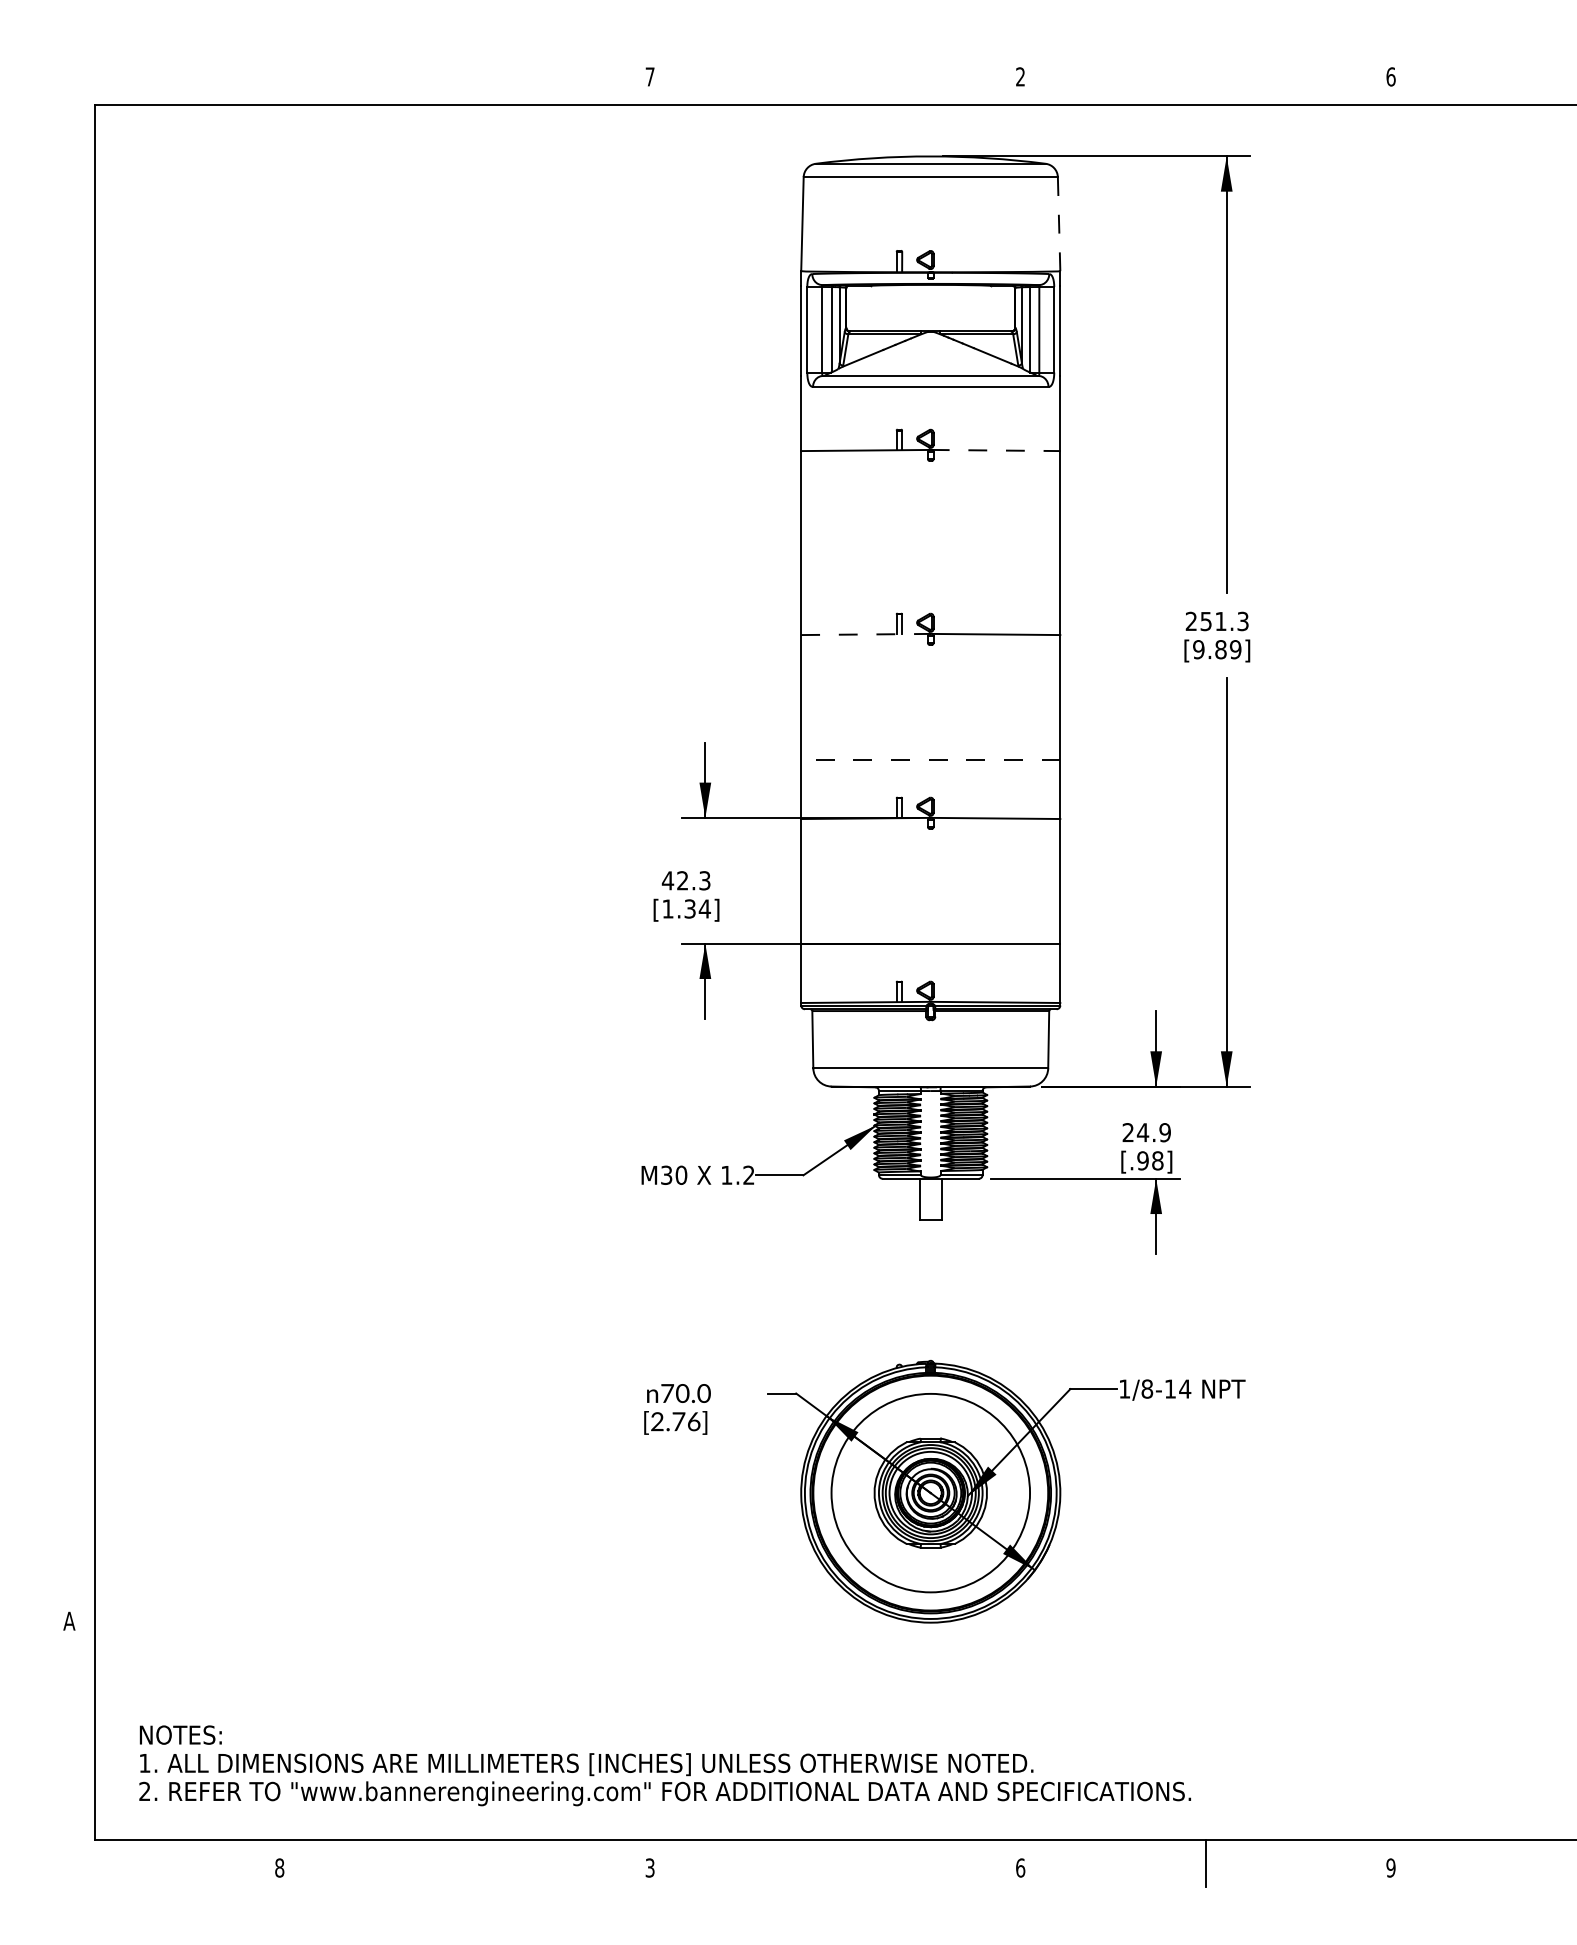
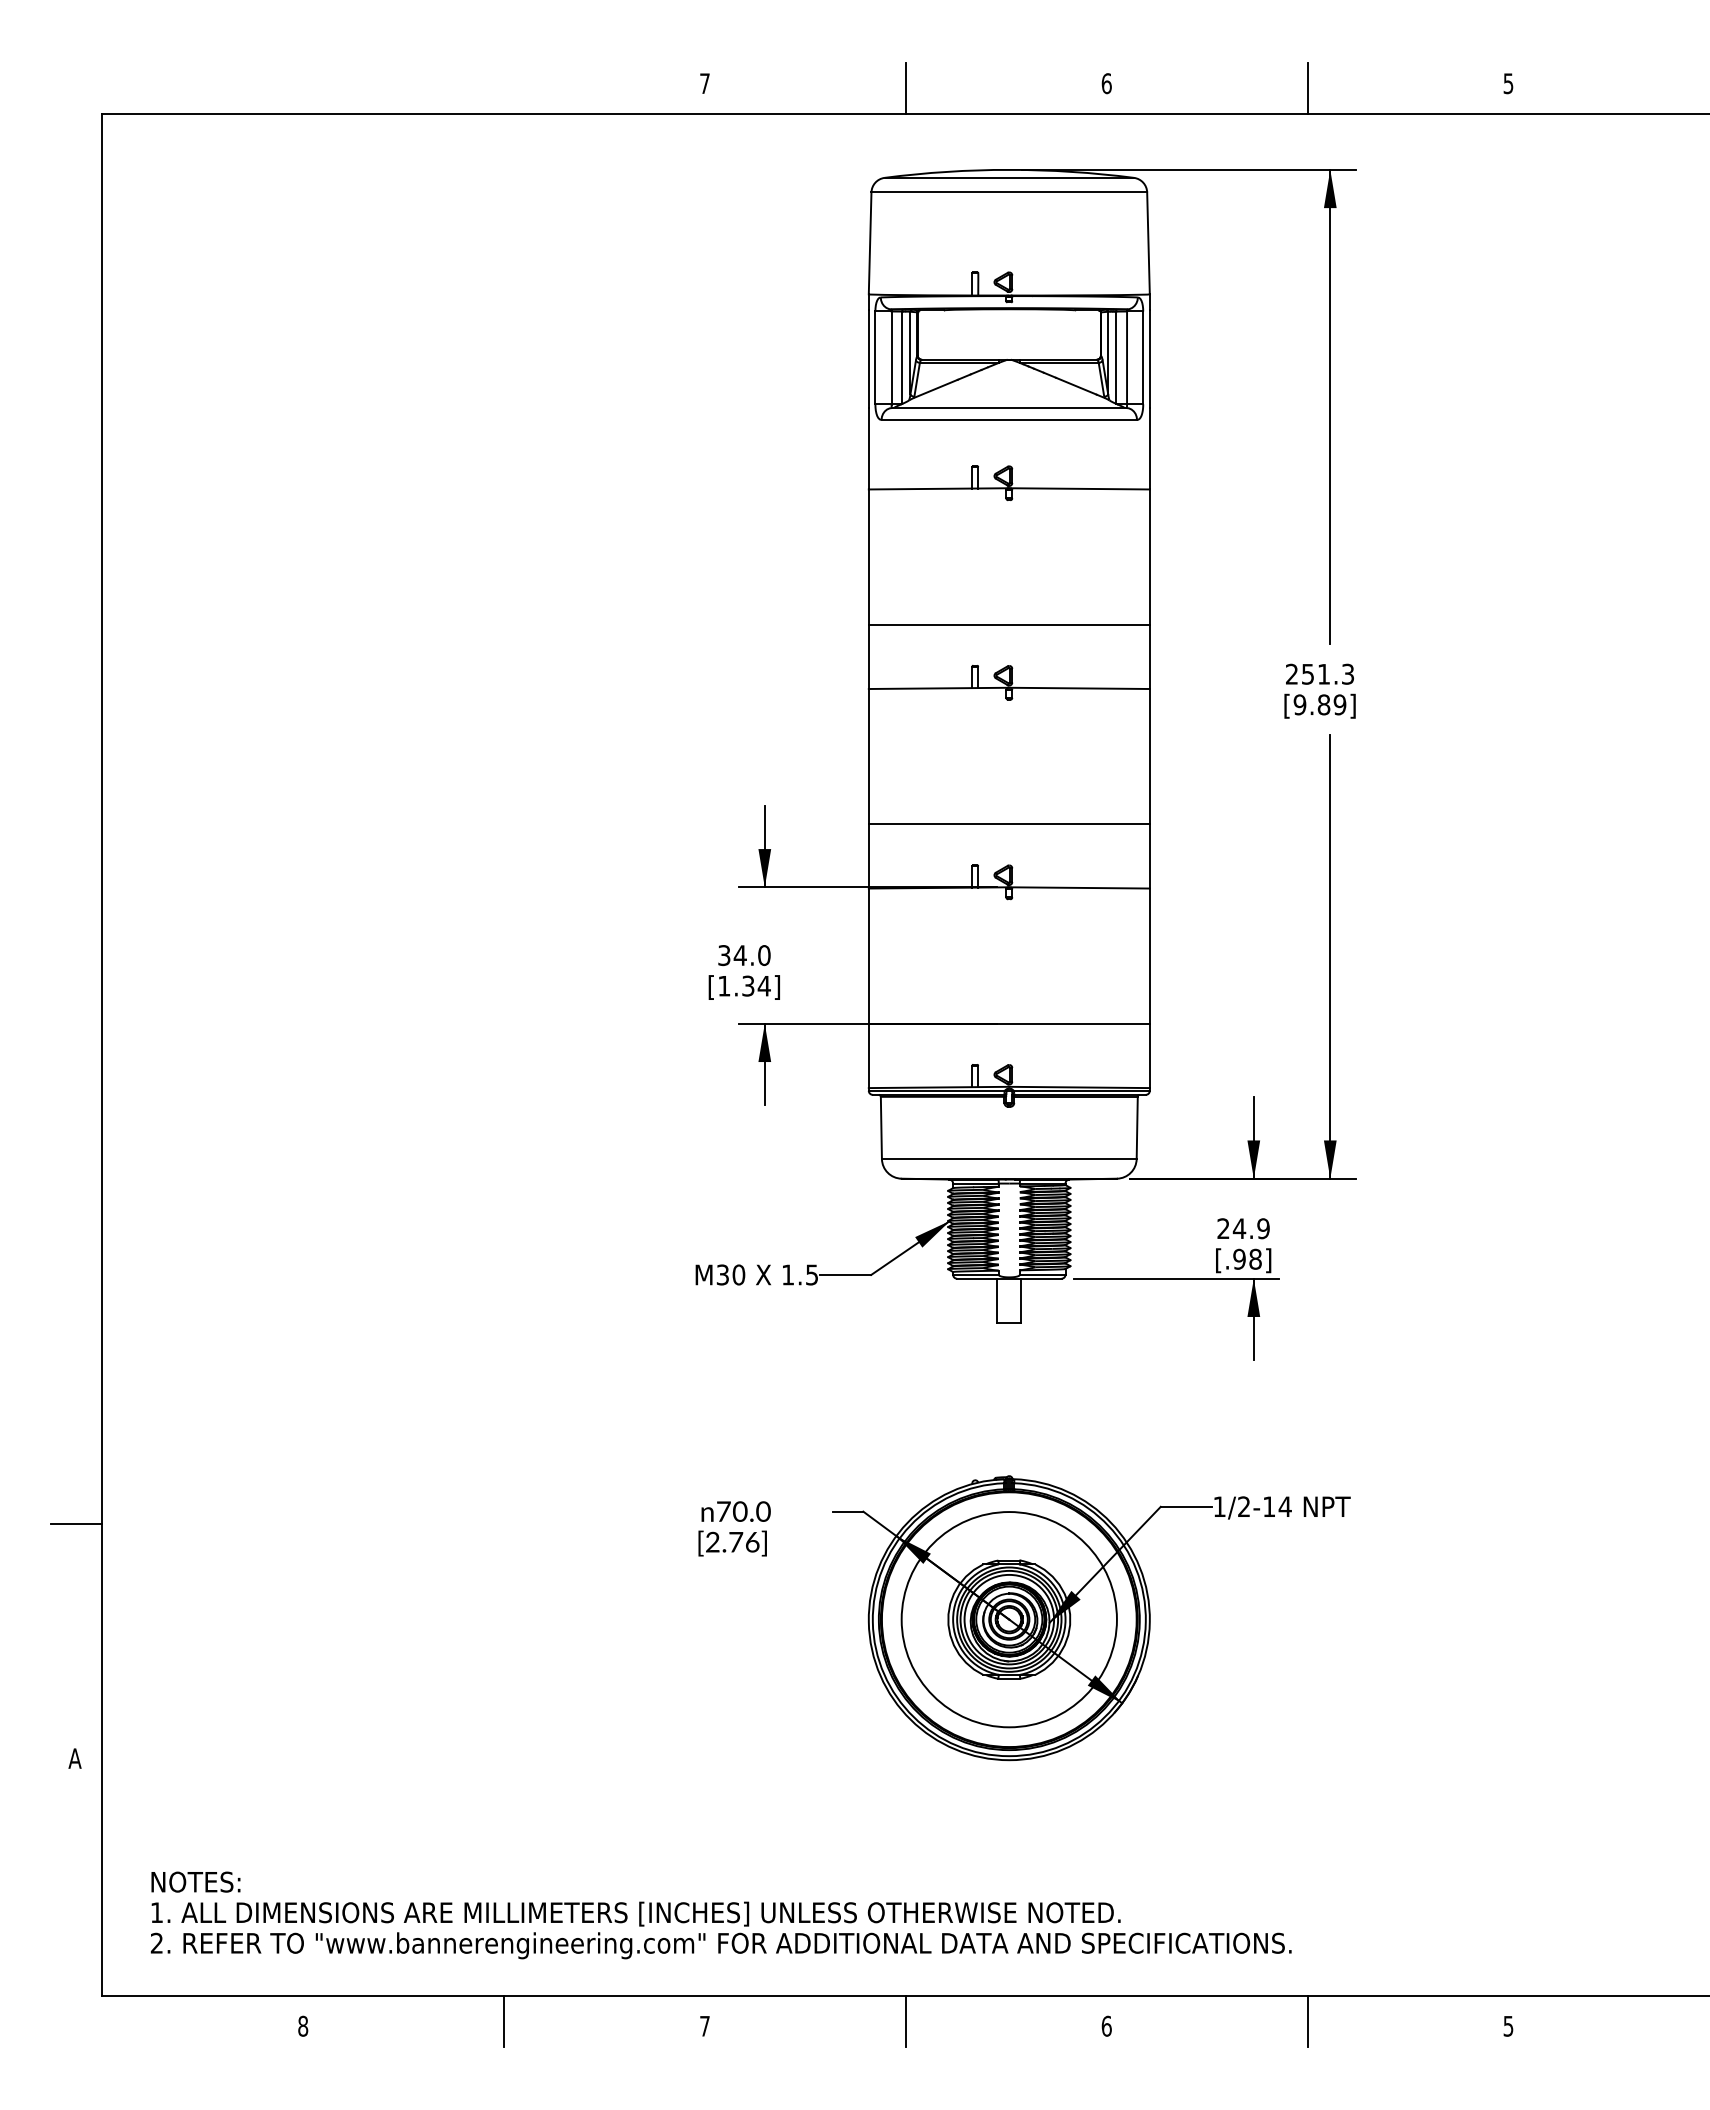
text: (1020, 76) -> (1106, 83), 2 -> 6
text: (1391, 76) -> (1508, 83), 6 -> 5
line: (835, 81) -> (905, 88), added
line: (1205, 81) -> (1307, 88), added
line: (1059, 224) -> (1148, 243), dashed -> solid
line: (996, 450) -> (1080, 488), dashed -> solid
line: (930, 575) -> (1008, 624), added
line: (866, 634) -> (939, 688), dashed -> solid
line: (930, 759) -> (1009, 824), dashed -> solid
text: (685, 880) -> (743, 955), 42.3 -> 34.0
text: (748, 1174) -> (811, 1274), 1.2 -> 1.5
text: (1147, 1388) -> (1244, 1506), 1/8-14 -> 1/2-14
line: (70, 1405) -> (76, 1524), added
line: (465, 1862) -> (504, 2020), added
line: (835, 1862) -> (905, 2020), added
text: (649, 1867) -> (704, 2025), 3 -> 7
text: (1391, 1867) -> (1508, 2025), 9 -> 5

